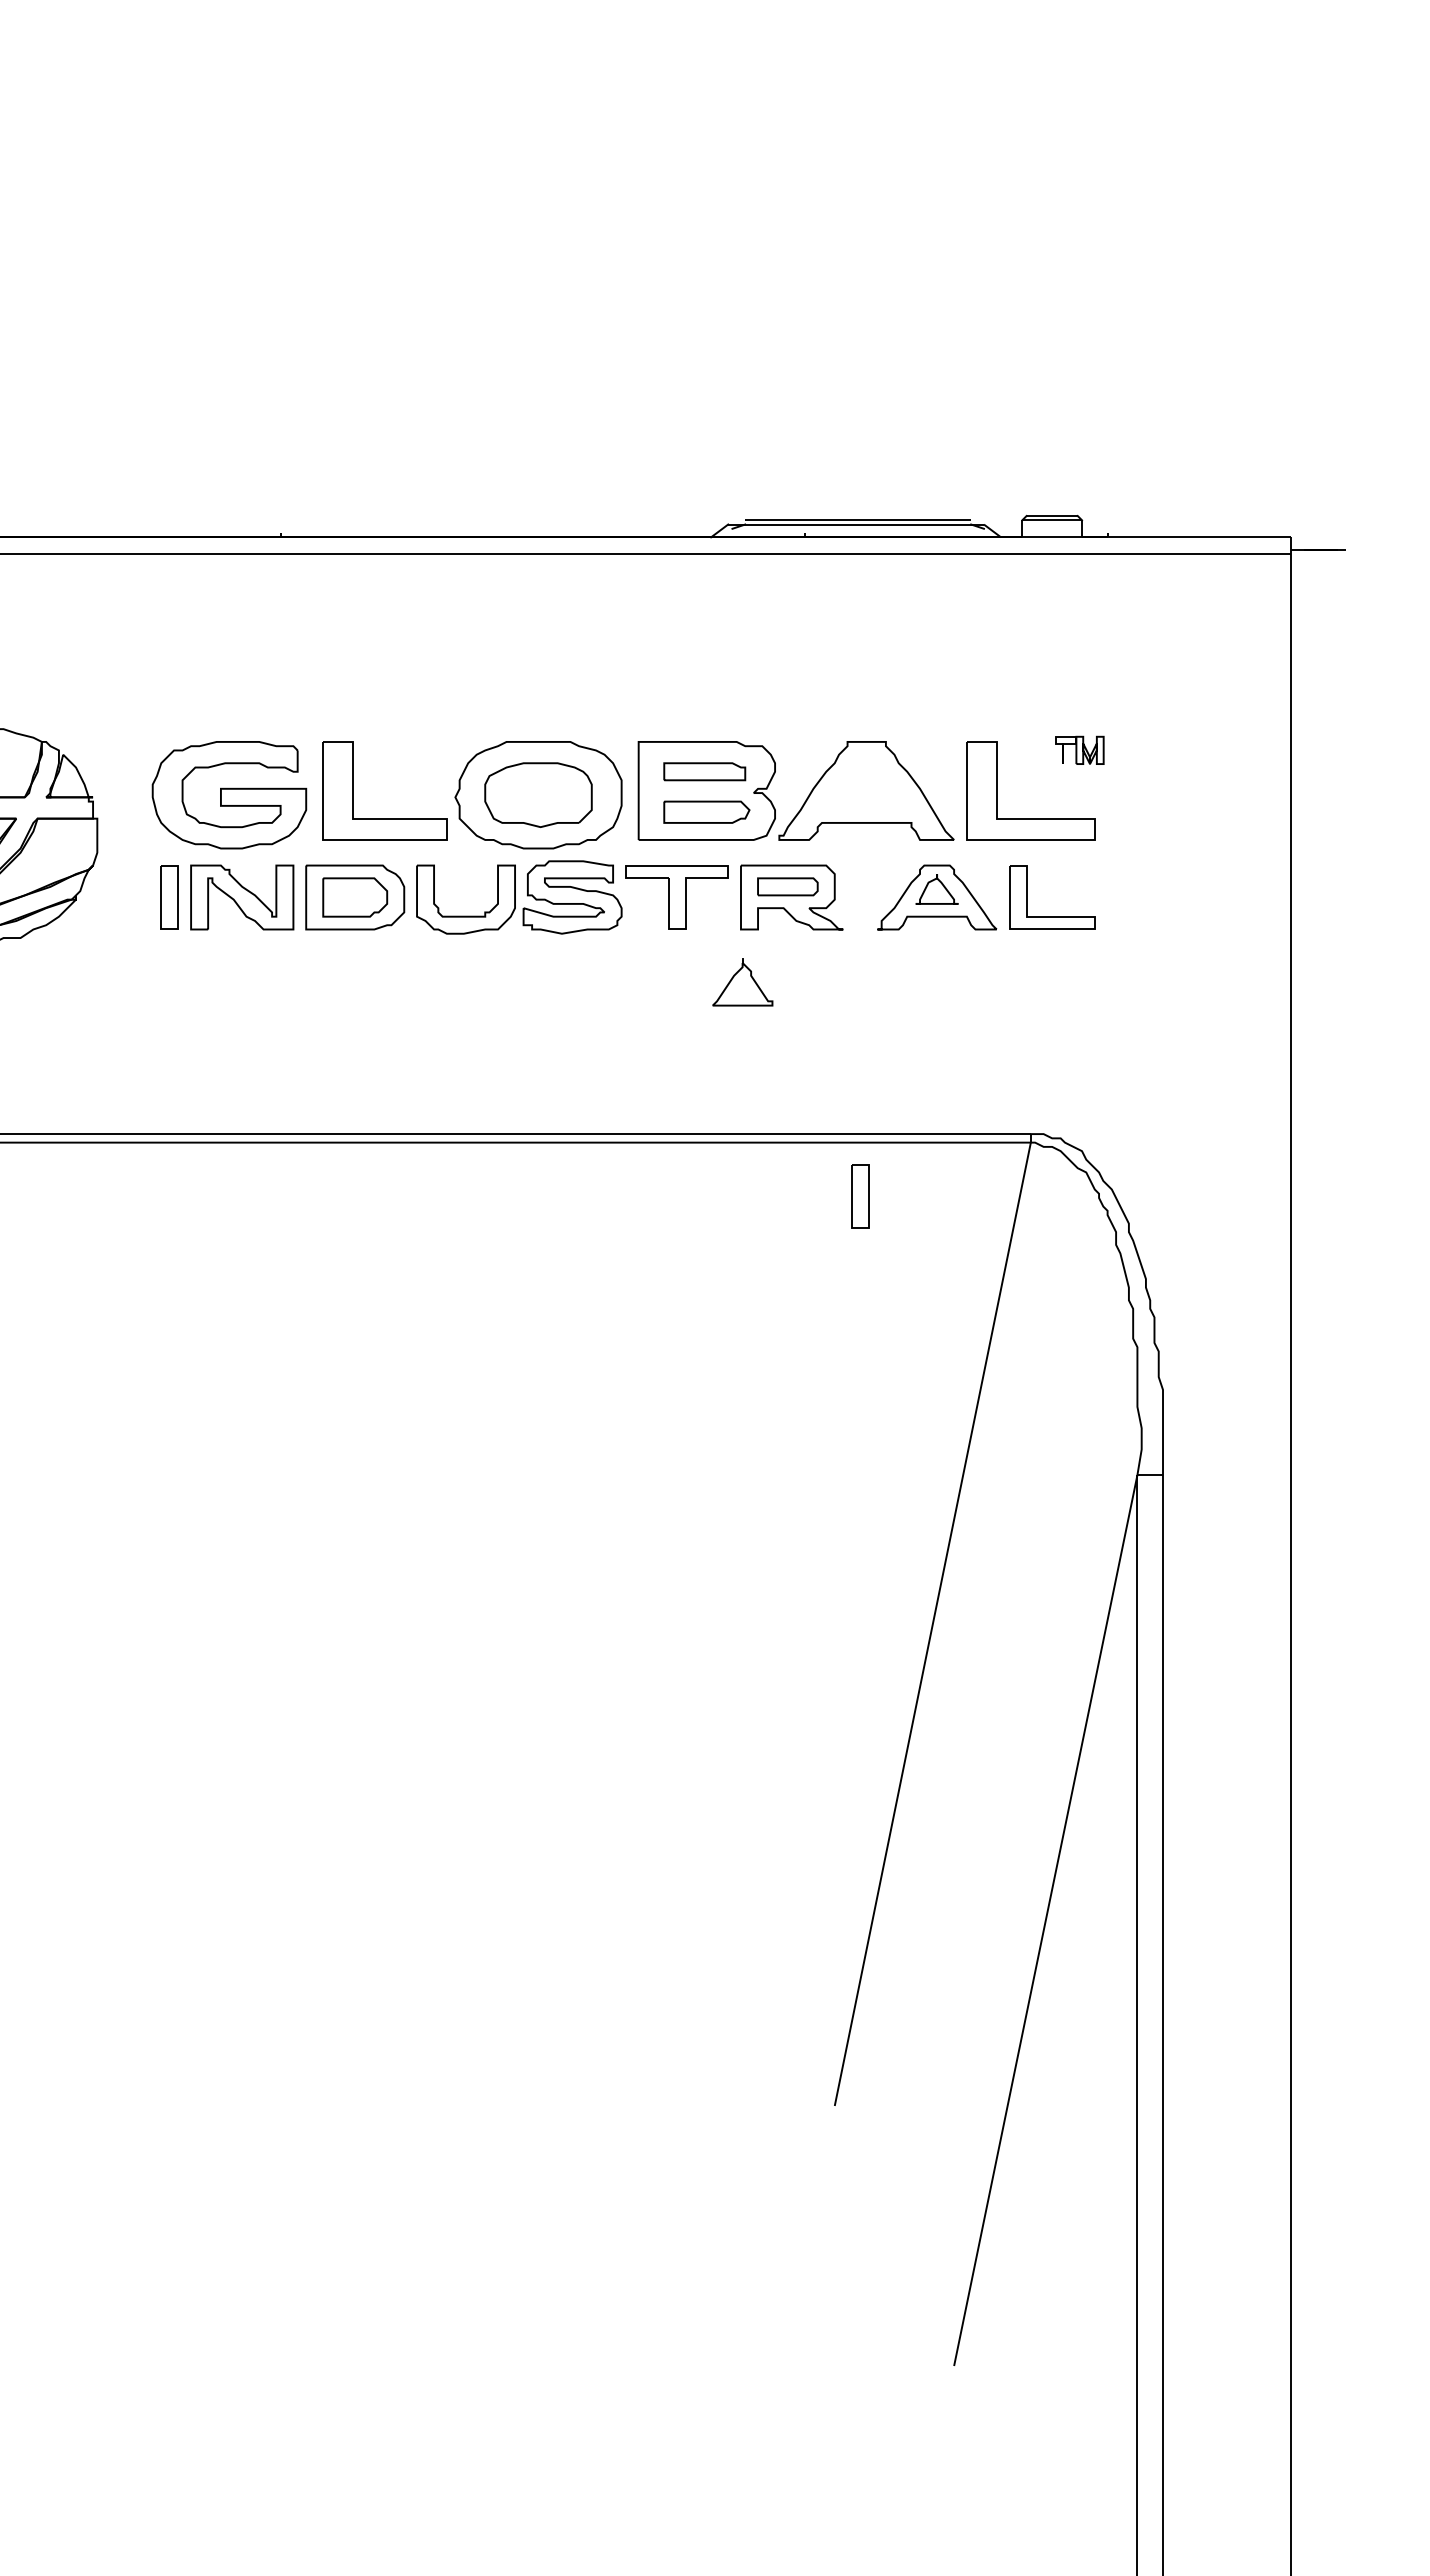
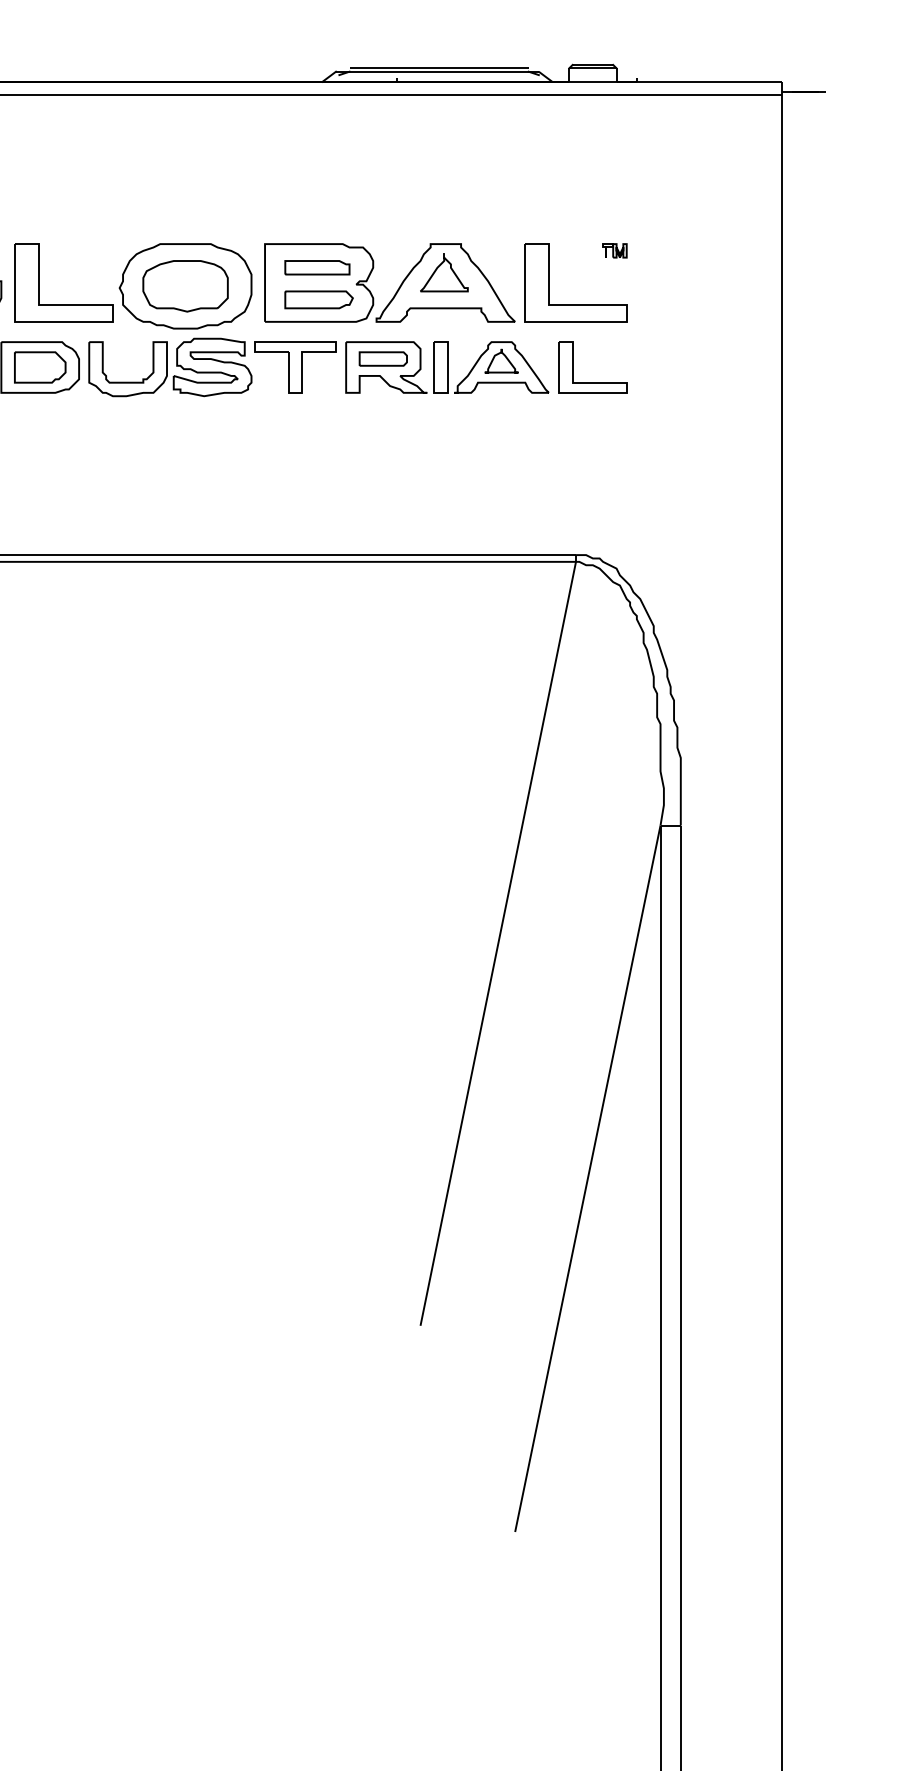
part: (1079, 750) -> (614, 250), size x0.62
part: (742, 982) -> (444, 273), moved
part: (860, 1196) -> (440, 367), moved

